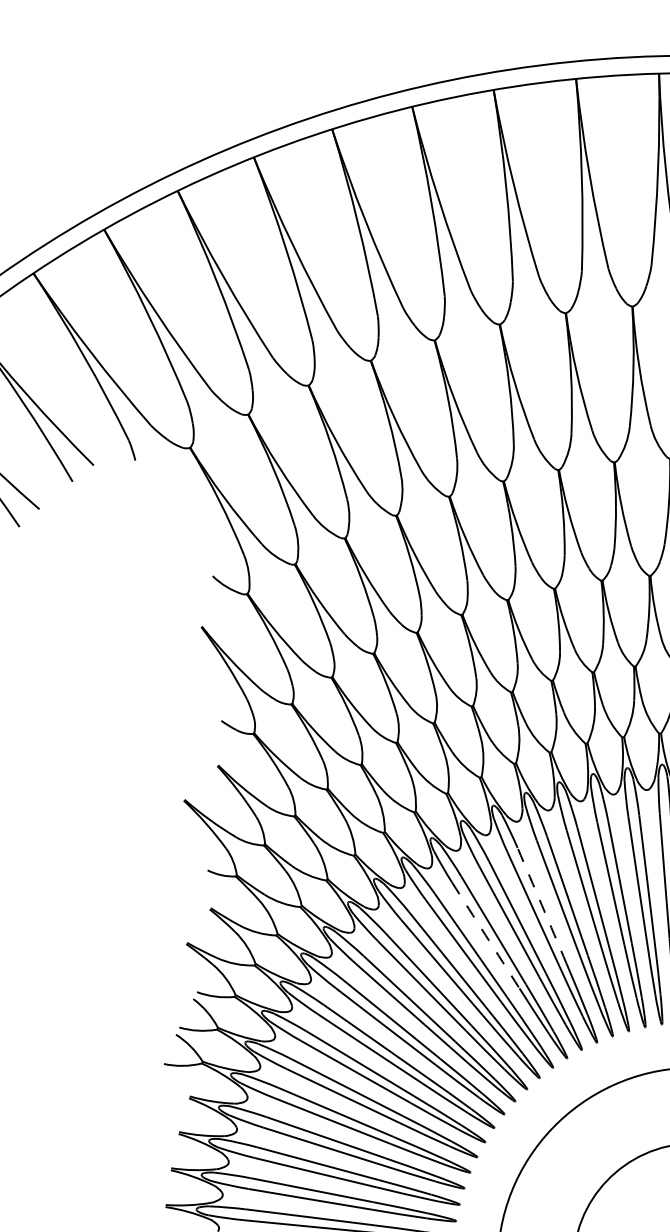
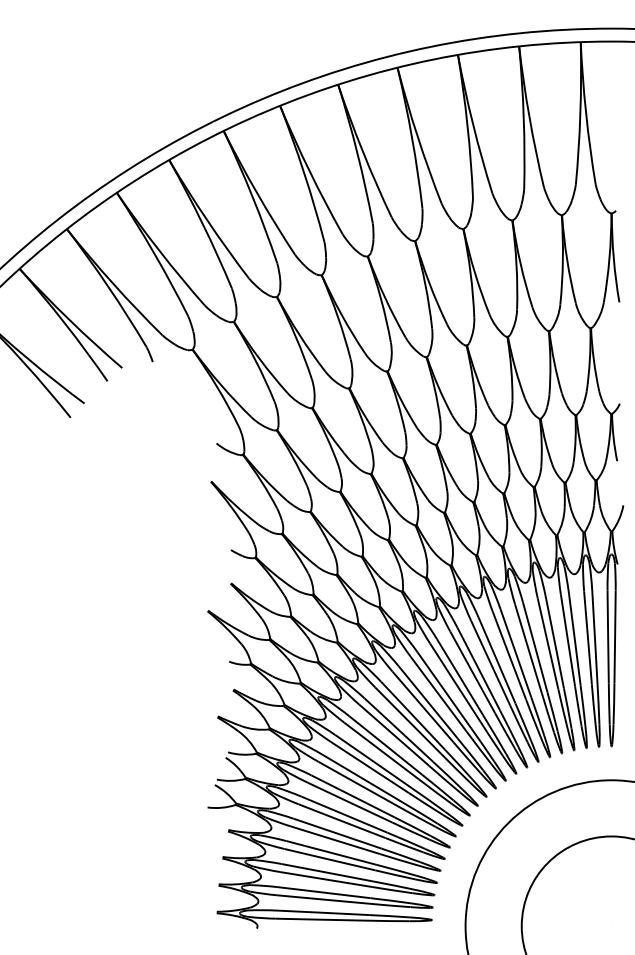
arc: (541, 906) -> (478, 669), dashed -> solid
arc: (485, 935) -> (438, 694), dashed -> solid

